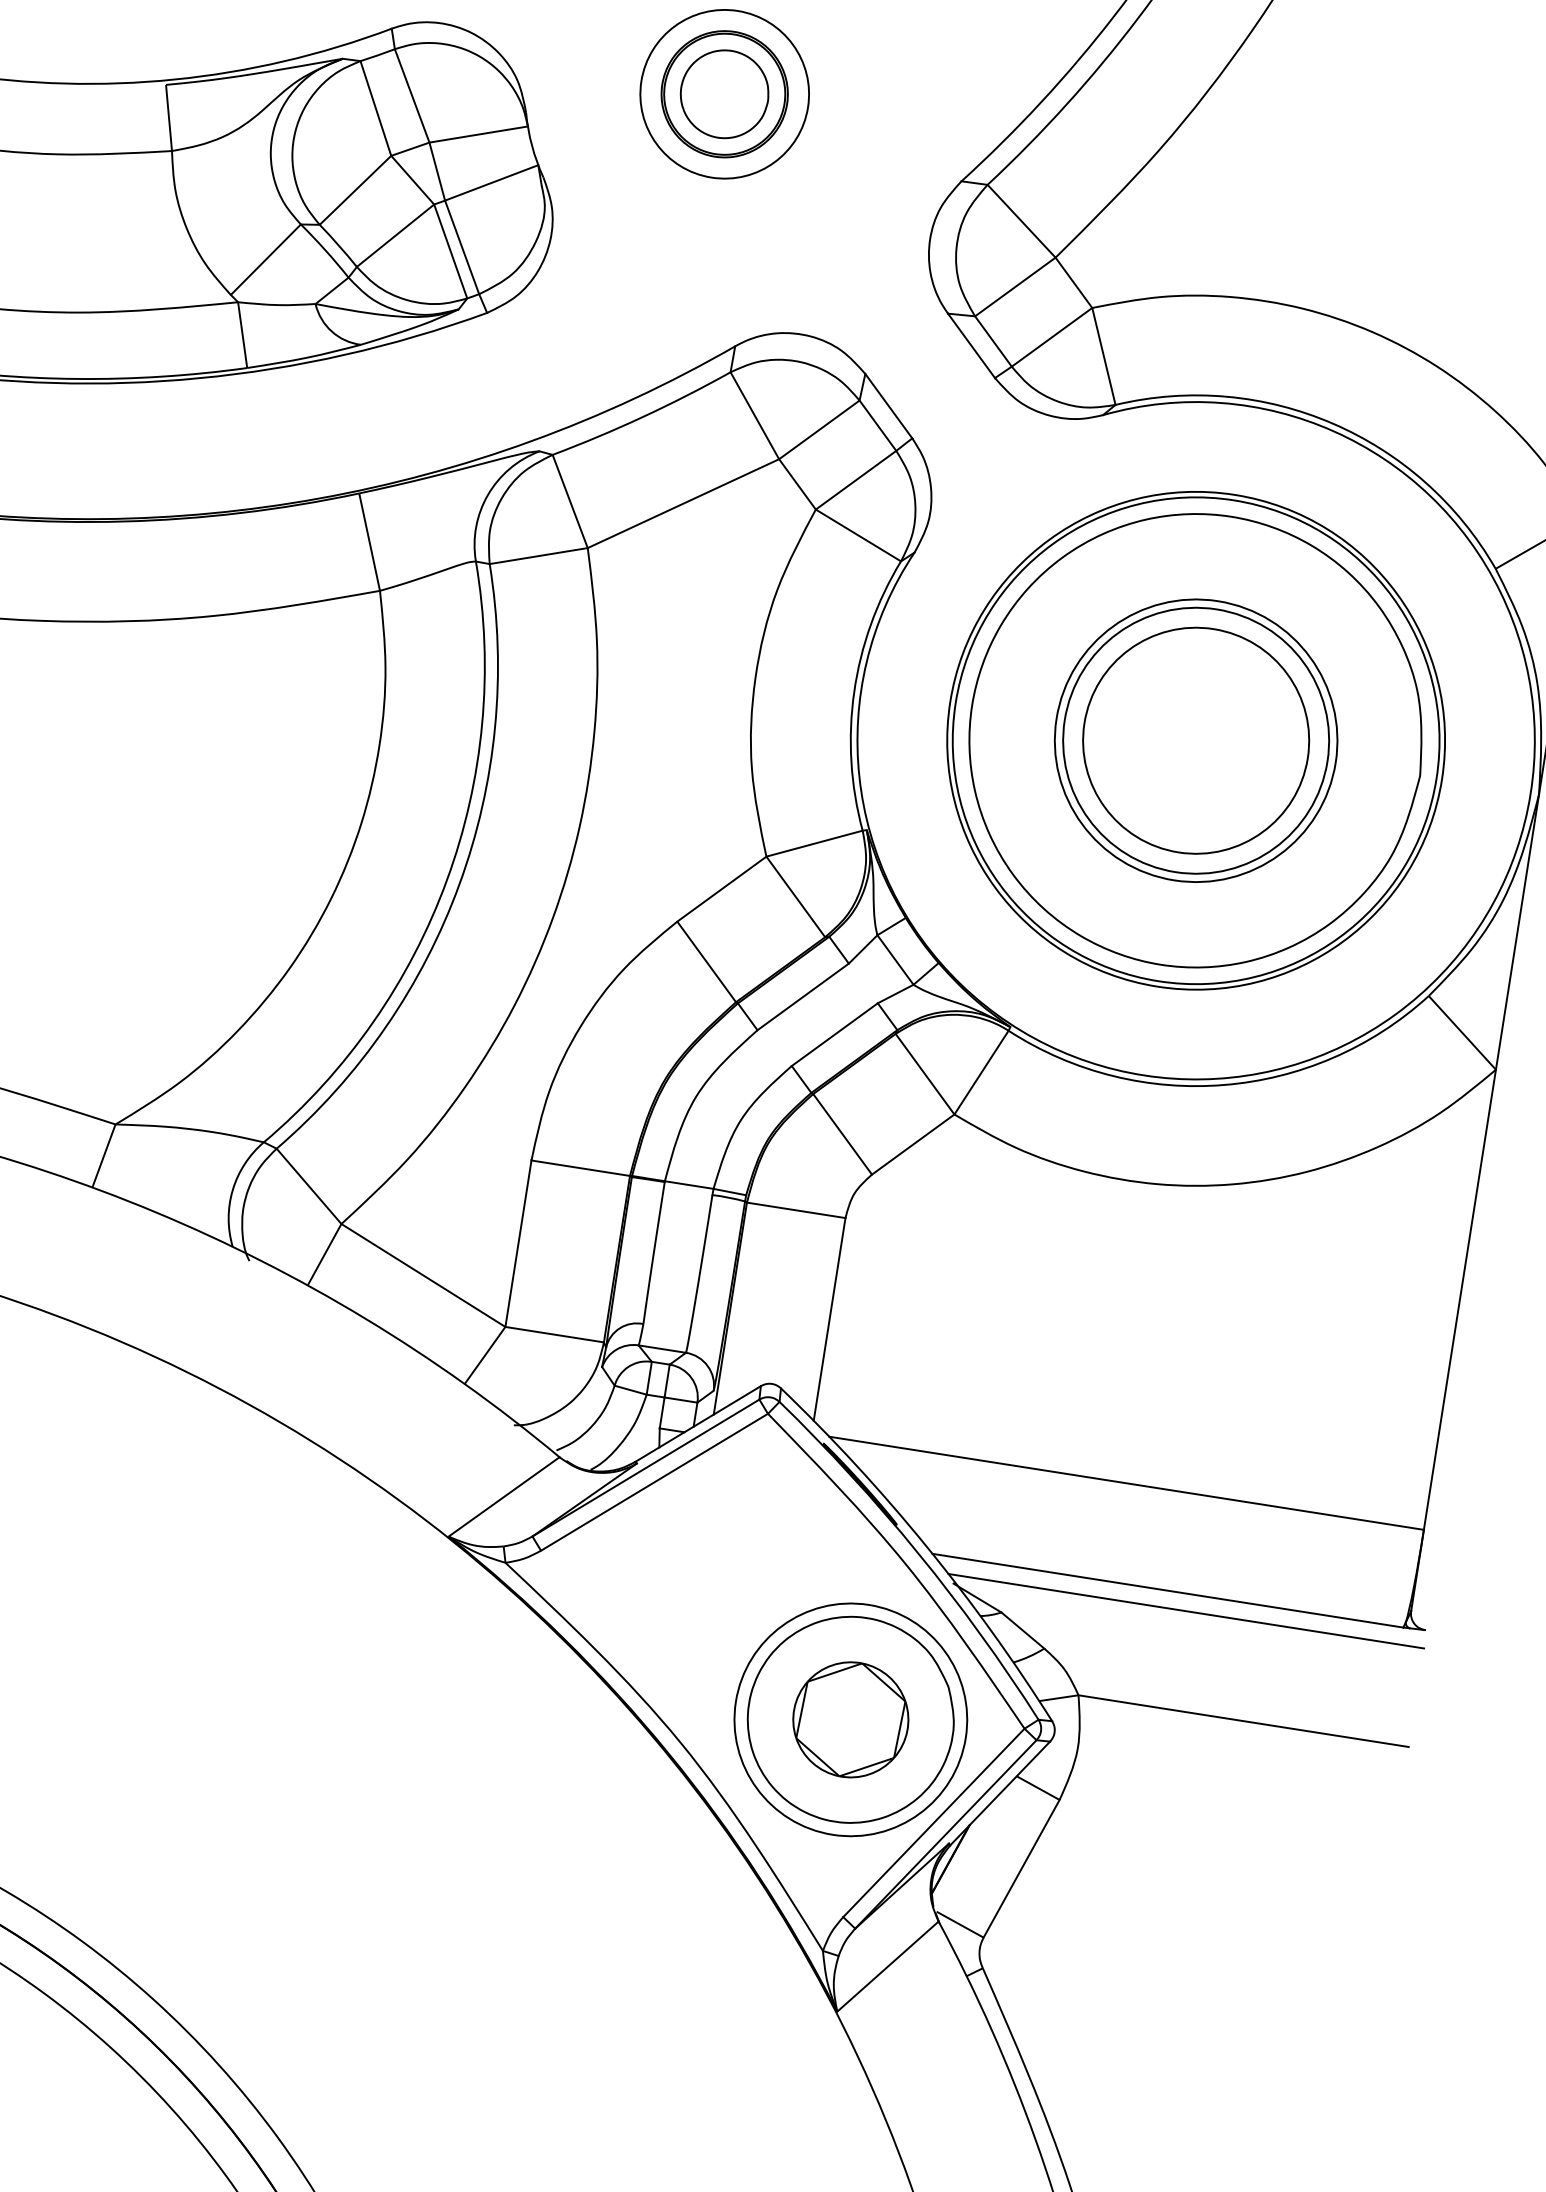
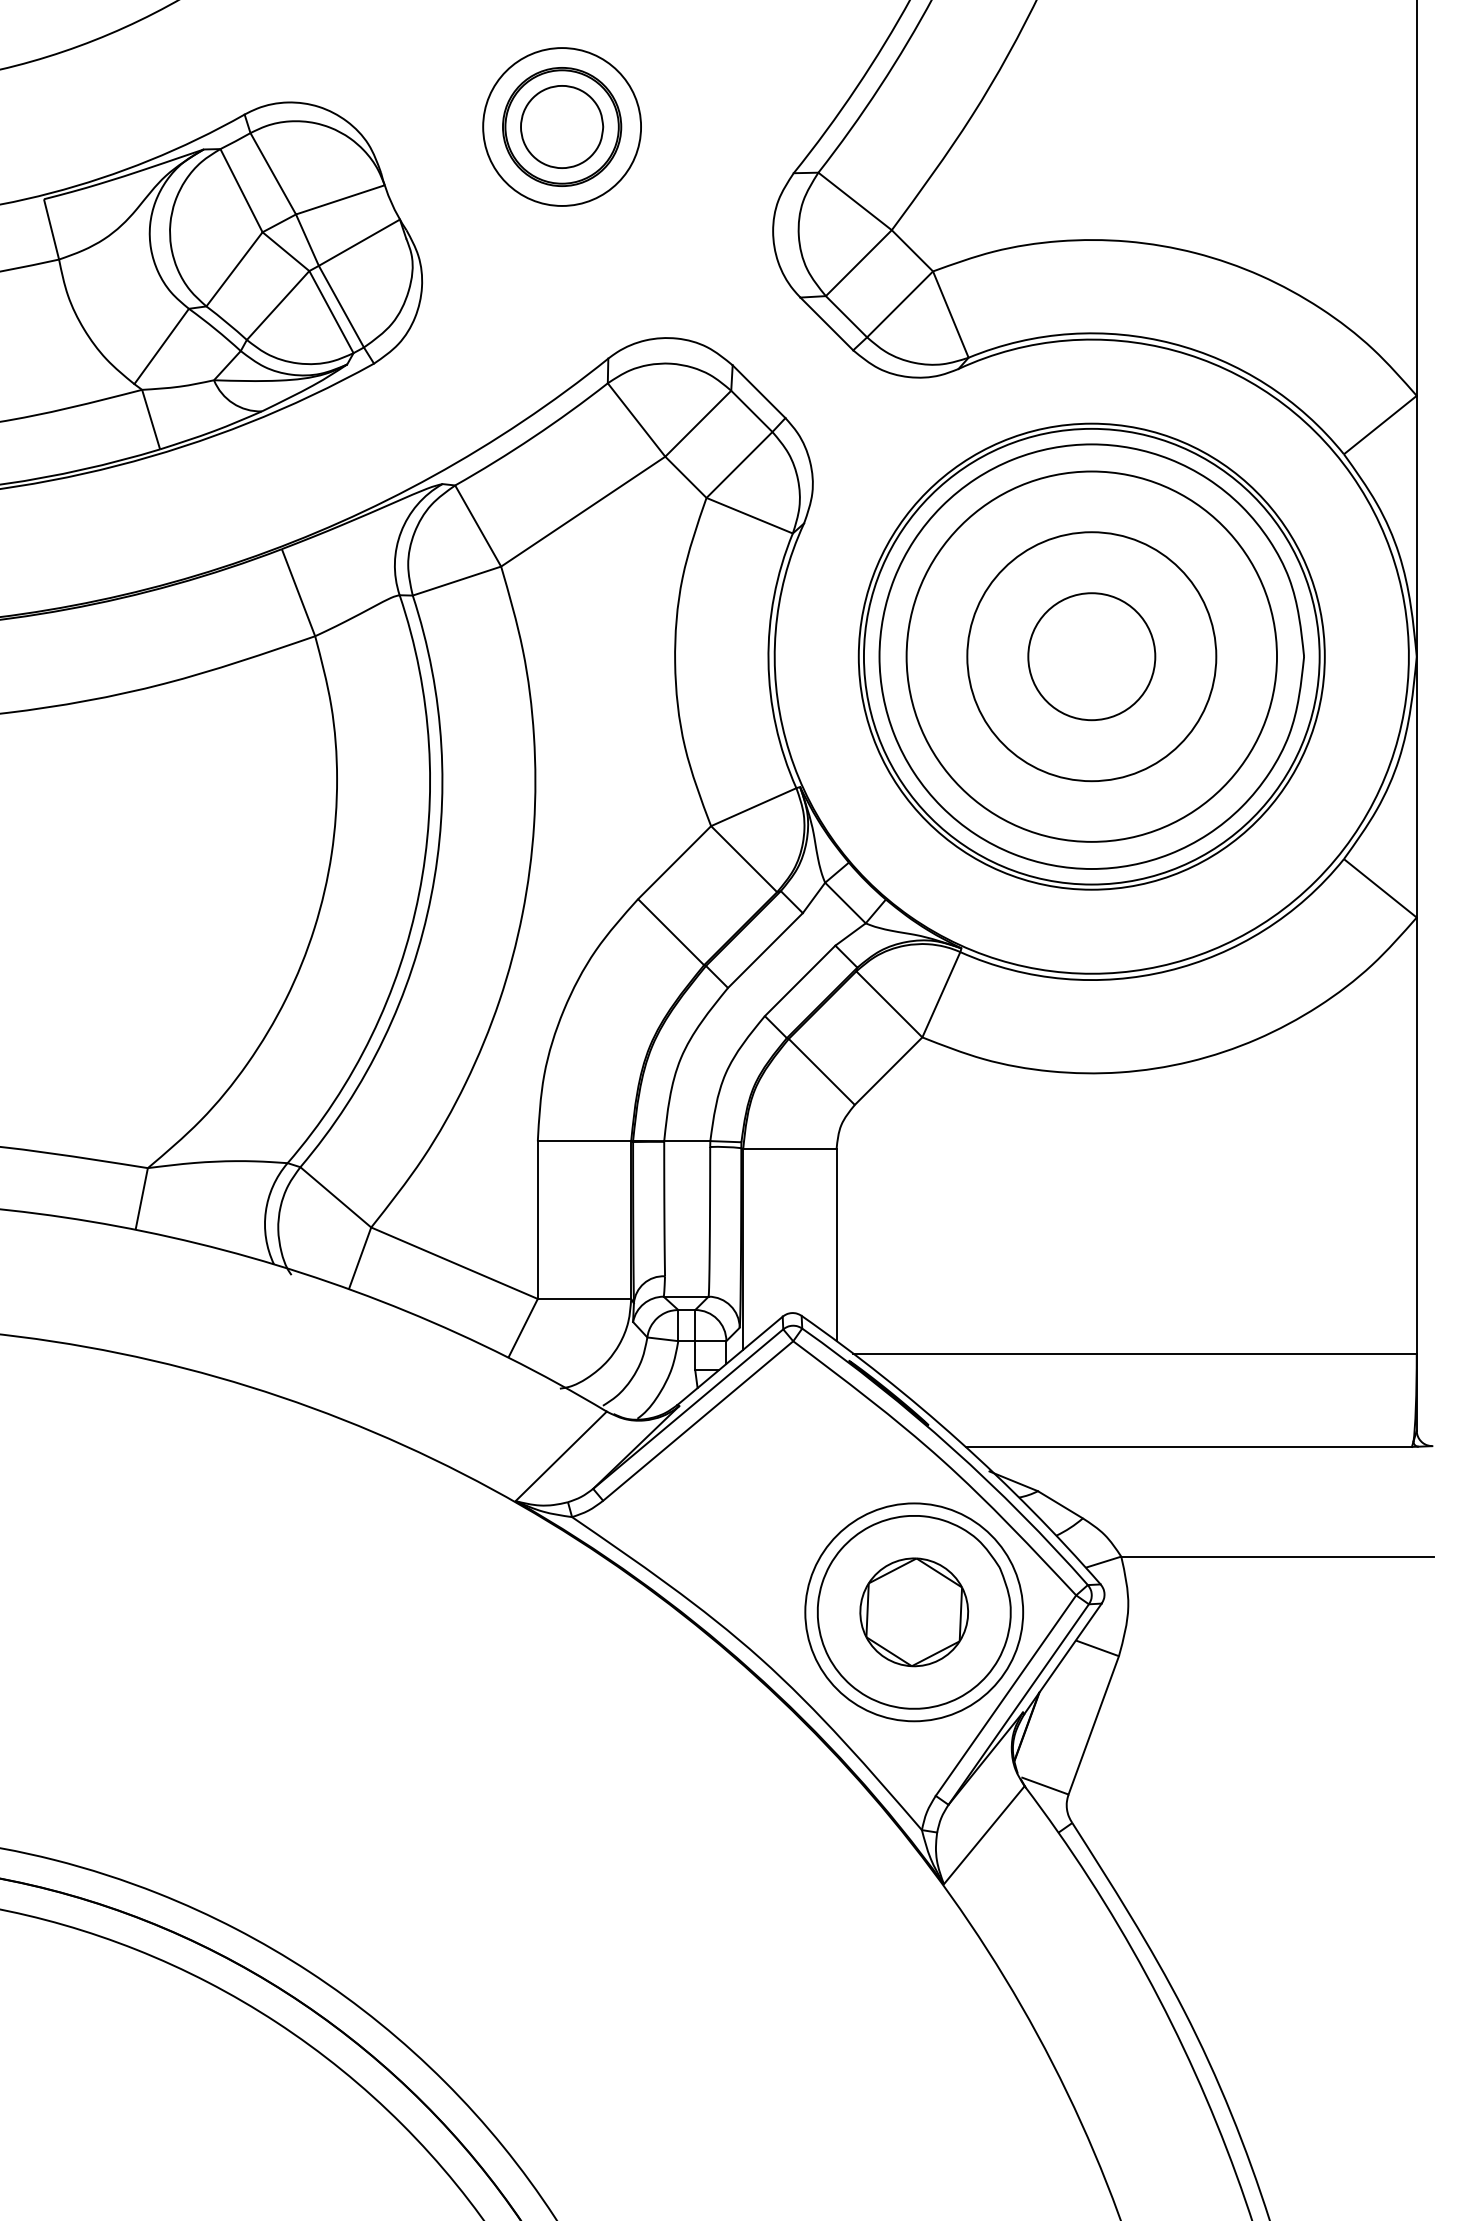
circle: (1195, 740) -> (1091, 656), size x0.6
circle: (1195, 740) -> (1091, 656), size x1.4
line: (1185, 1611) -> (1208, 1463), removed

